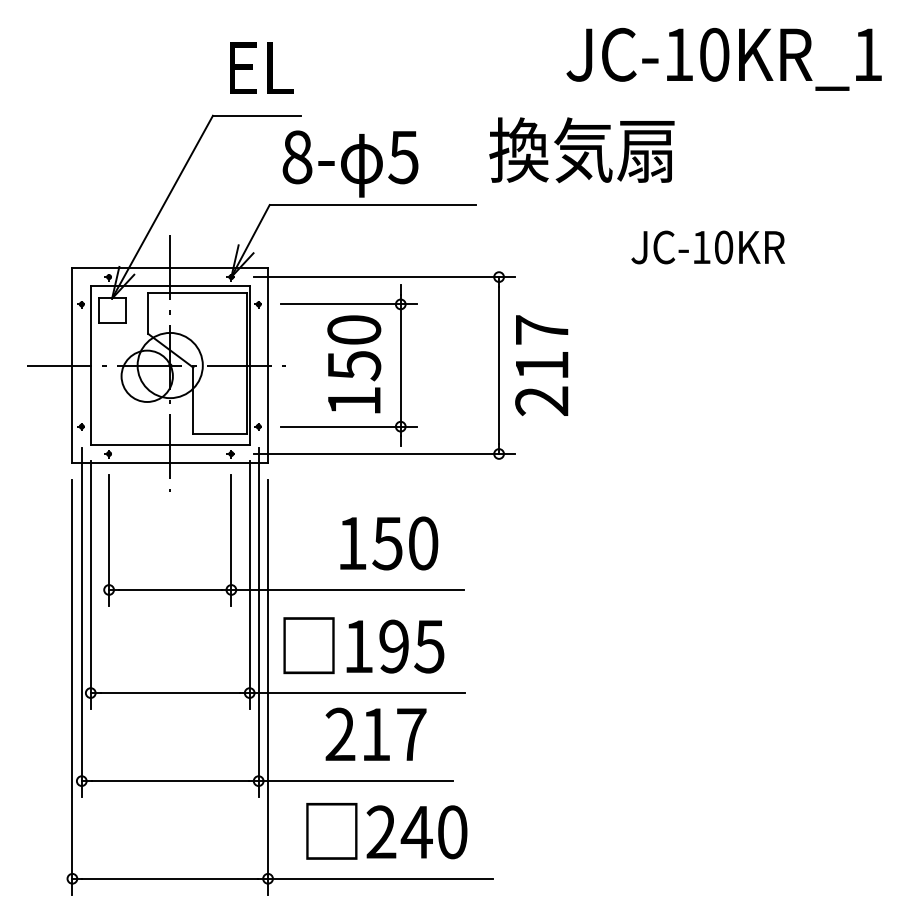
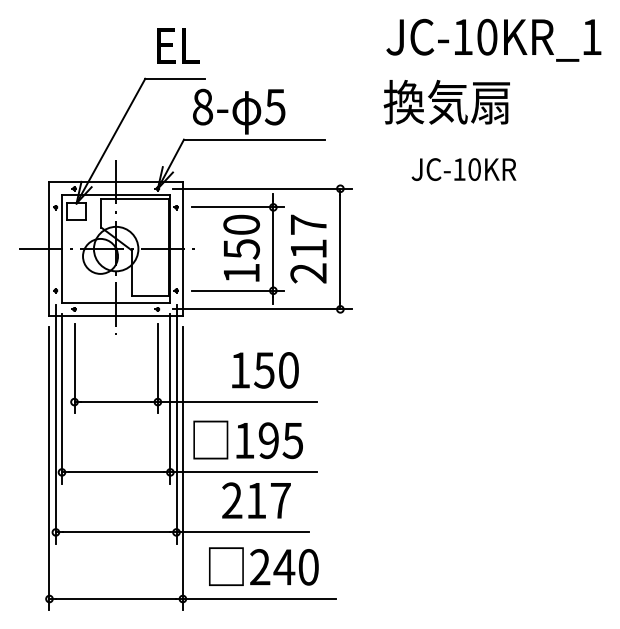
text: (581, 150) -> (446, 102), moved
text: (707, 247) -> (463, 169), moved
text: (541, 364) -> (308, 248), moved

